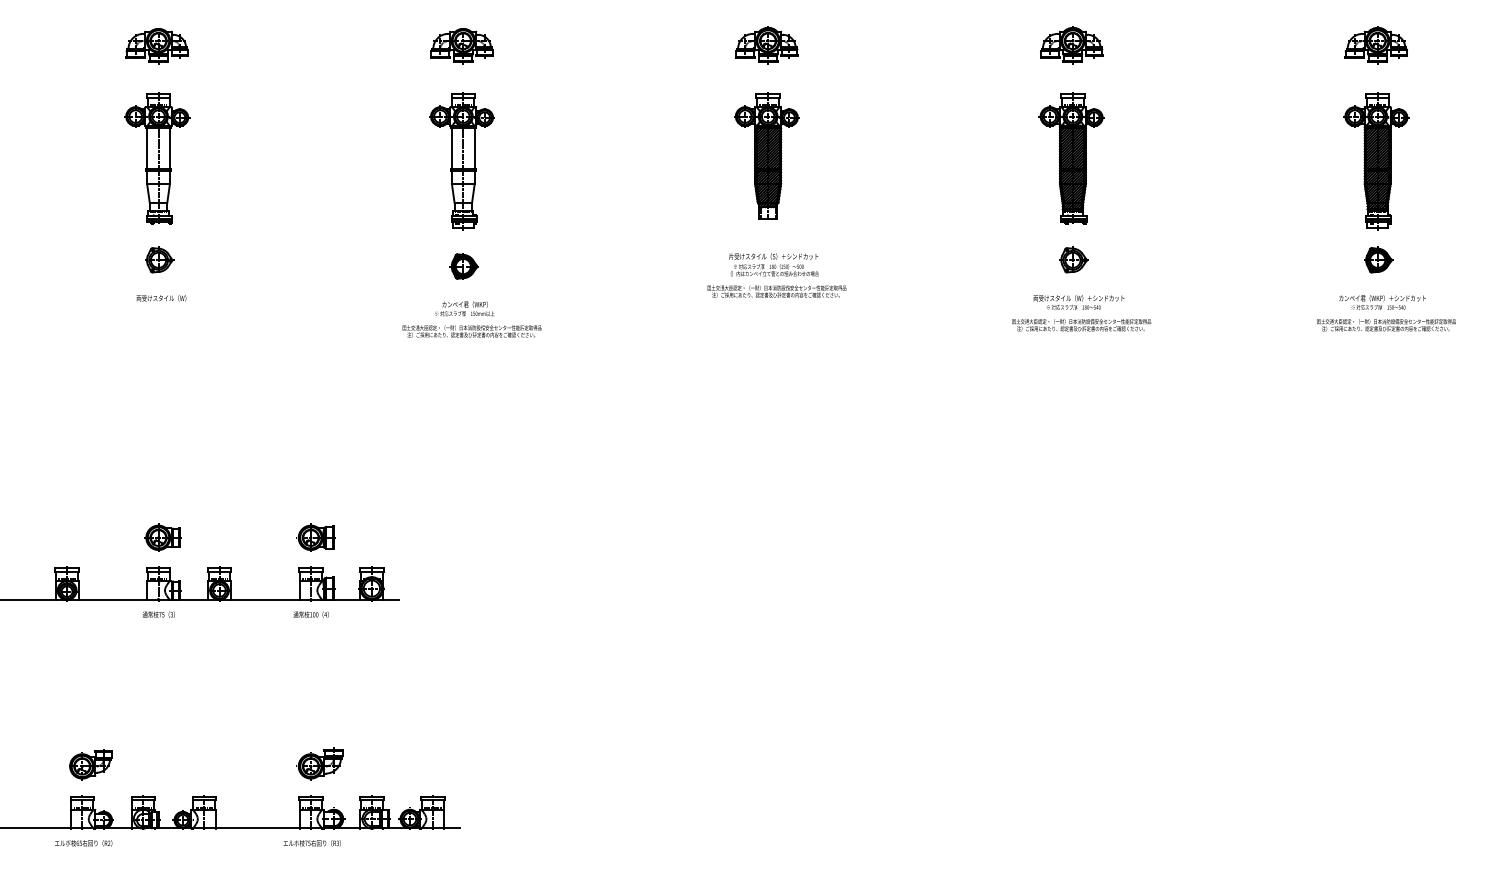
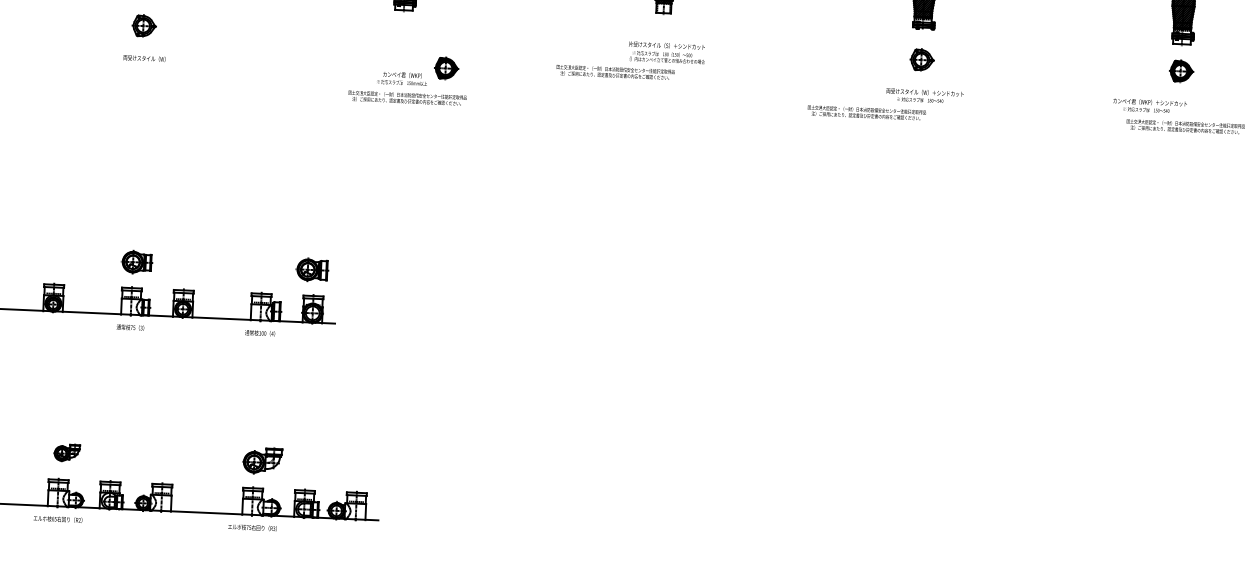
part: (463, 266) -> (445, 68), moved
text: (776, 291) -> (615, 72), moved
text: (1382, 302) -> (1150, 105), moved
text: (1081, 325) -> (866, 113), moved
part: (315, 537) -> (311, 269), moved
part: (90, 764) -> (66, 452), size x0.7

